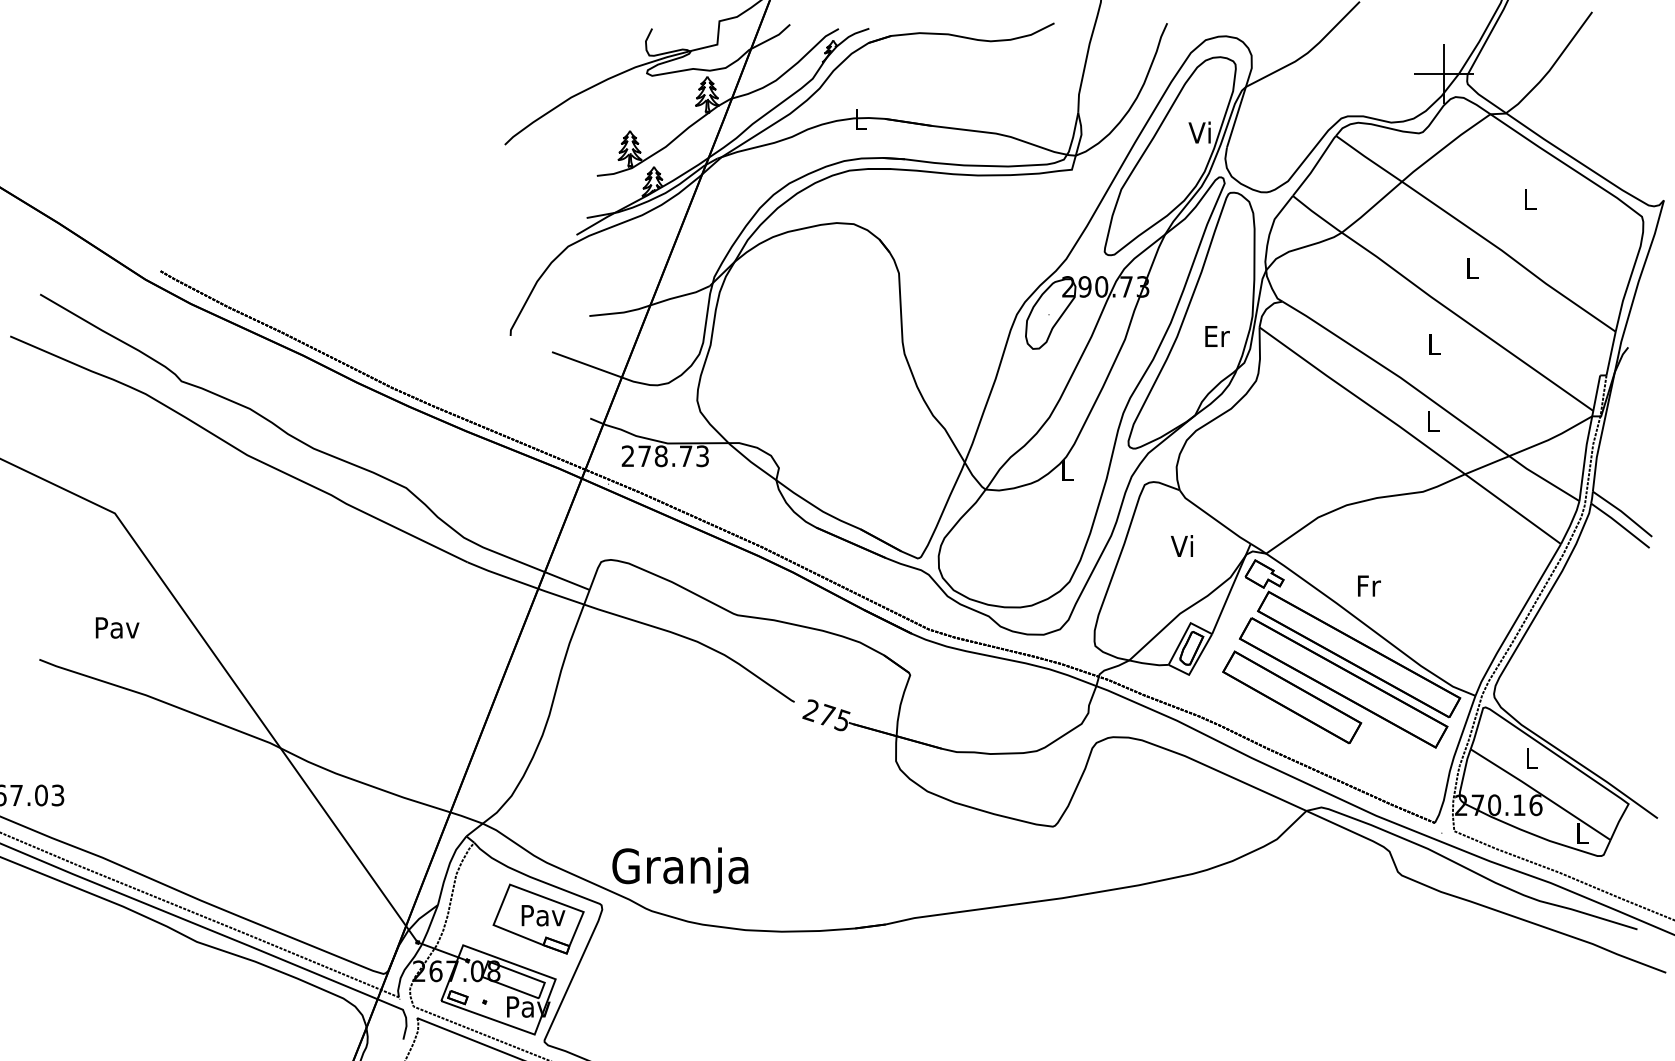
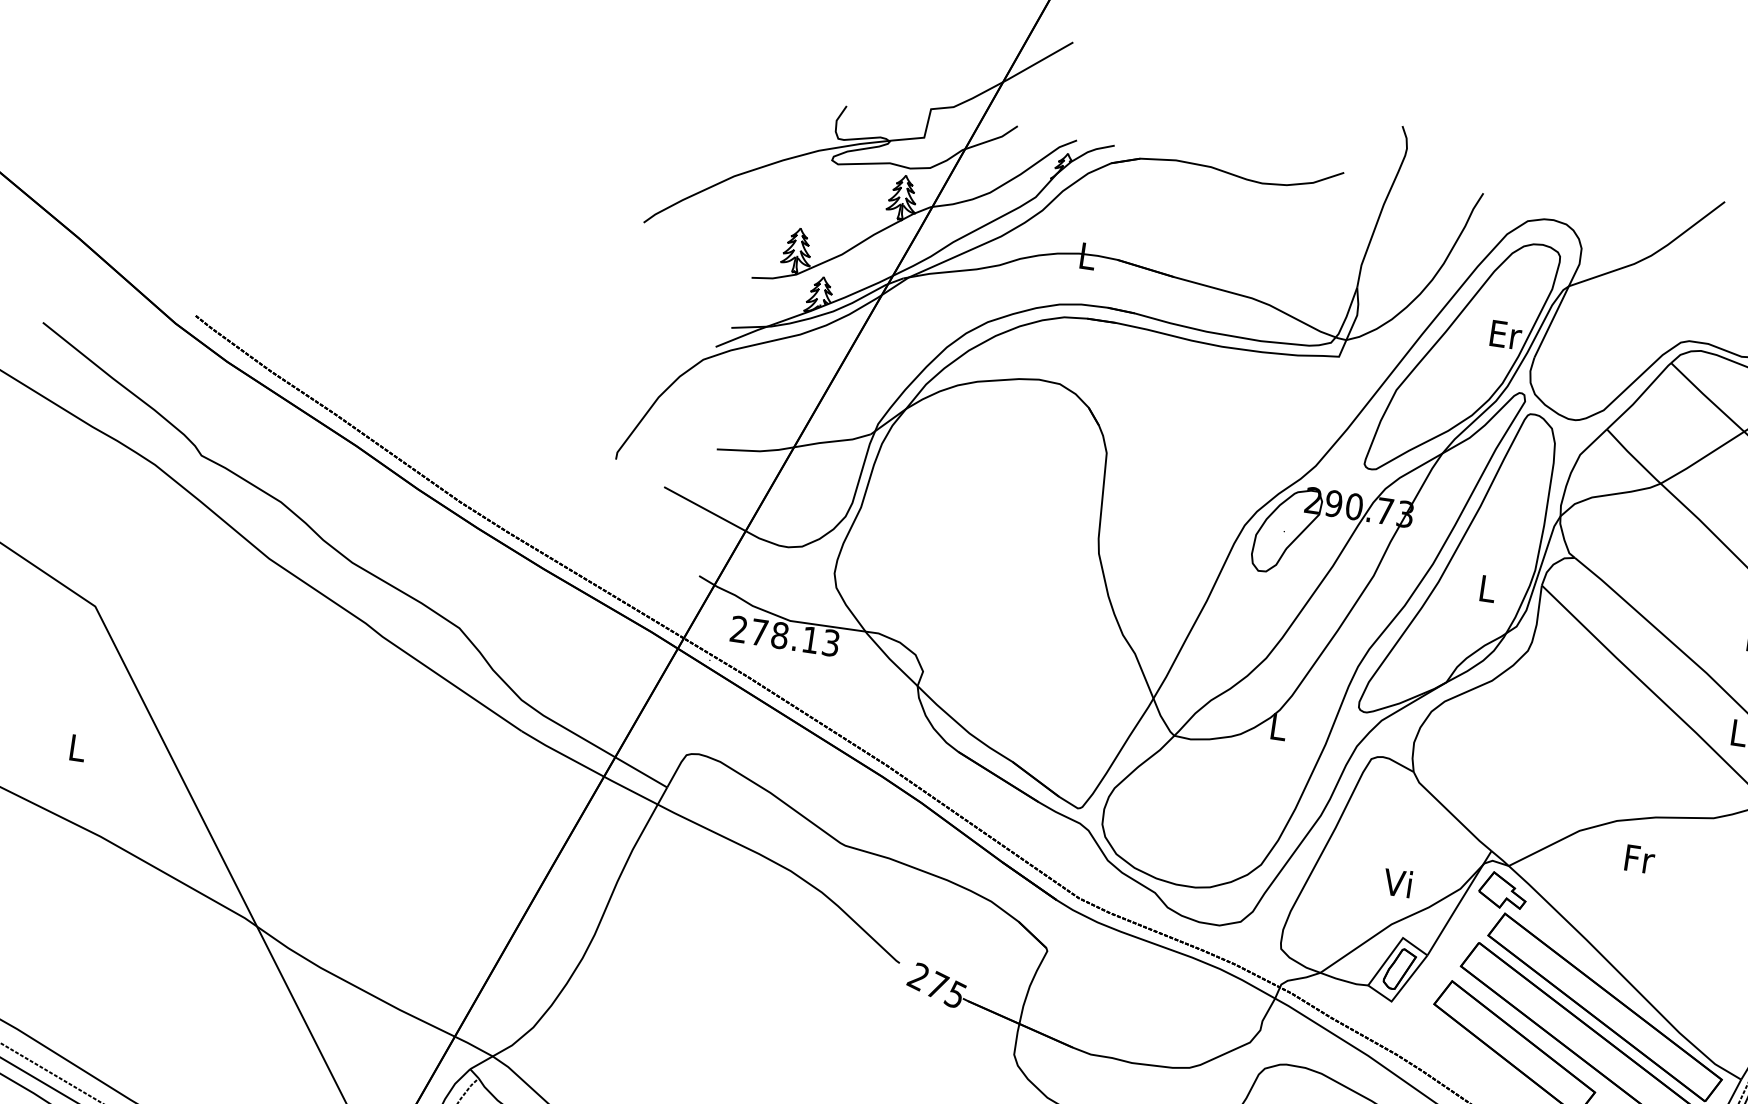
text: (1201, 132) -> (1505, 334), Vi -> Er
text: (1217, 336) -> (1488, 589), Er -> L
text: (686, 455) -> (811, 639), 278.73 -> 278.13
text: (1181, 545) -> (1397, 882), moved
text: (1369, 585) -> (1640, 858), moved
text: (117, 627) -> (77, 747), Pav -> L

